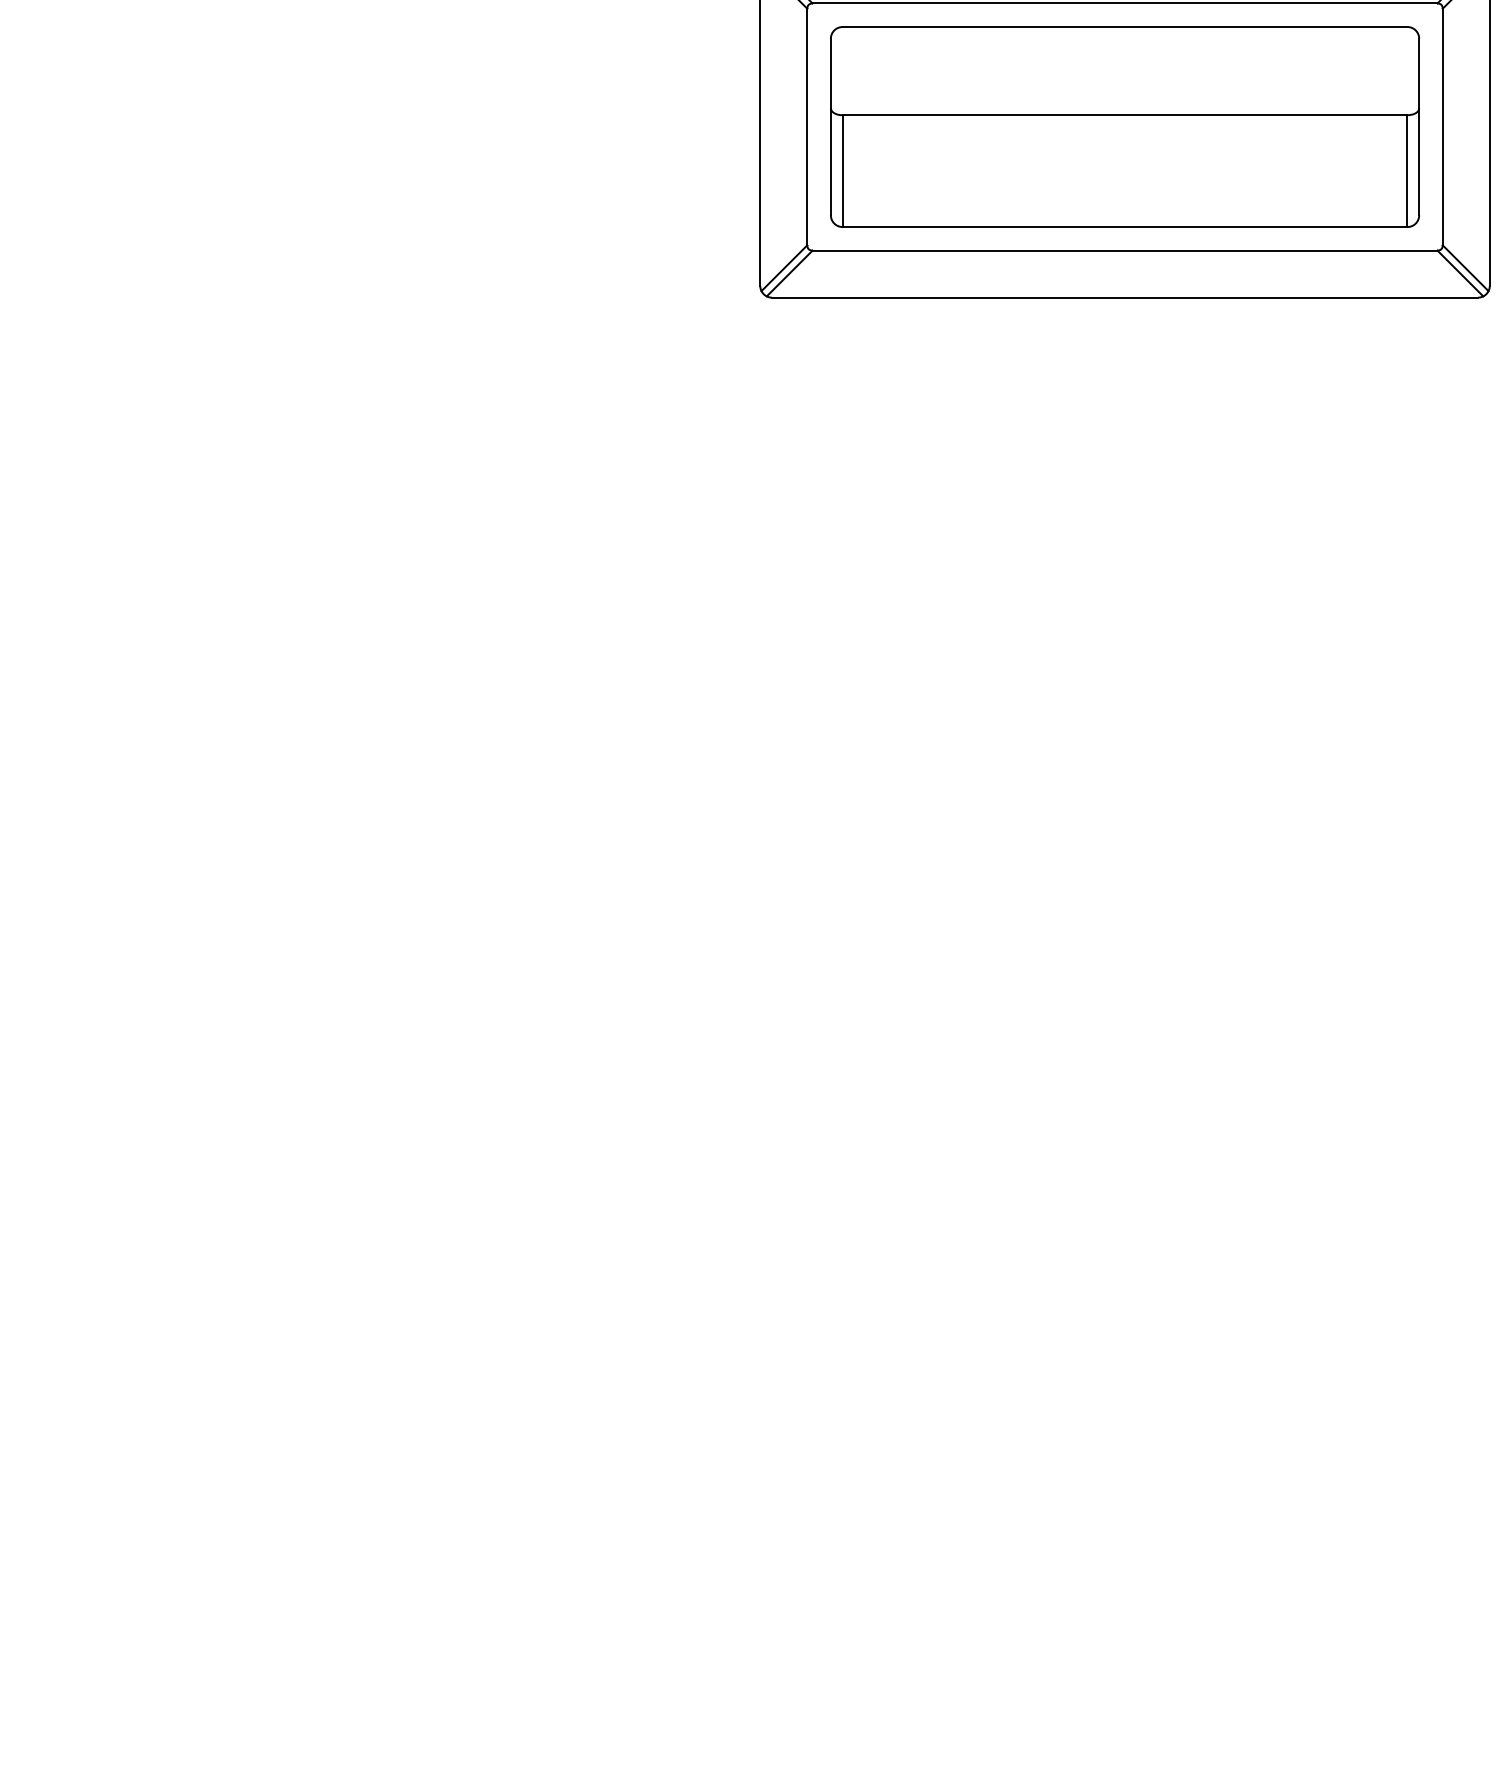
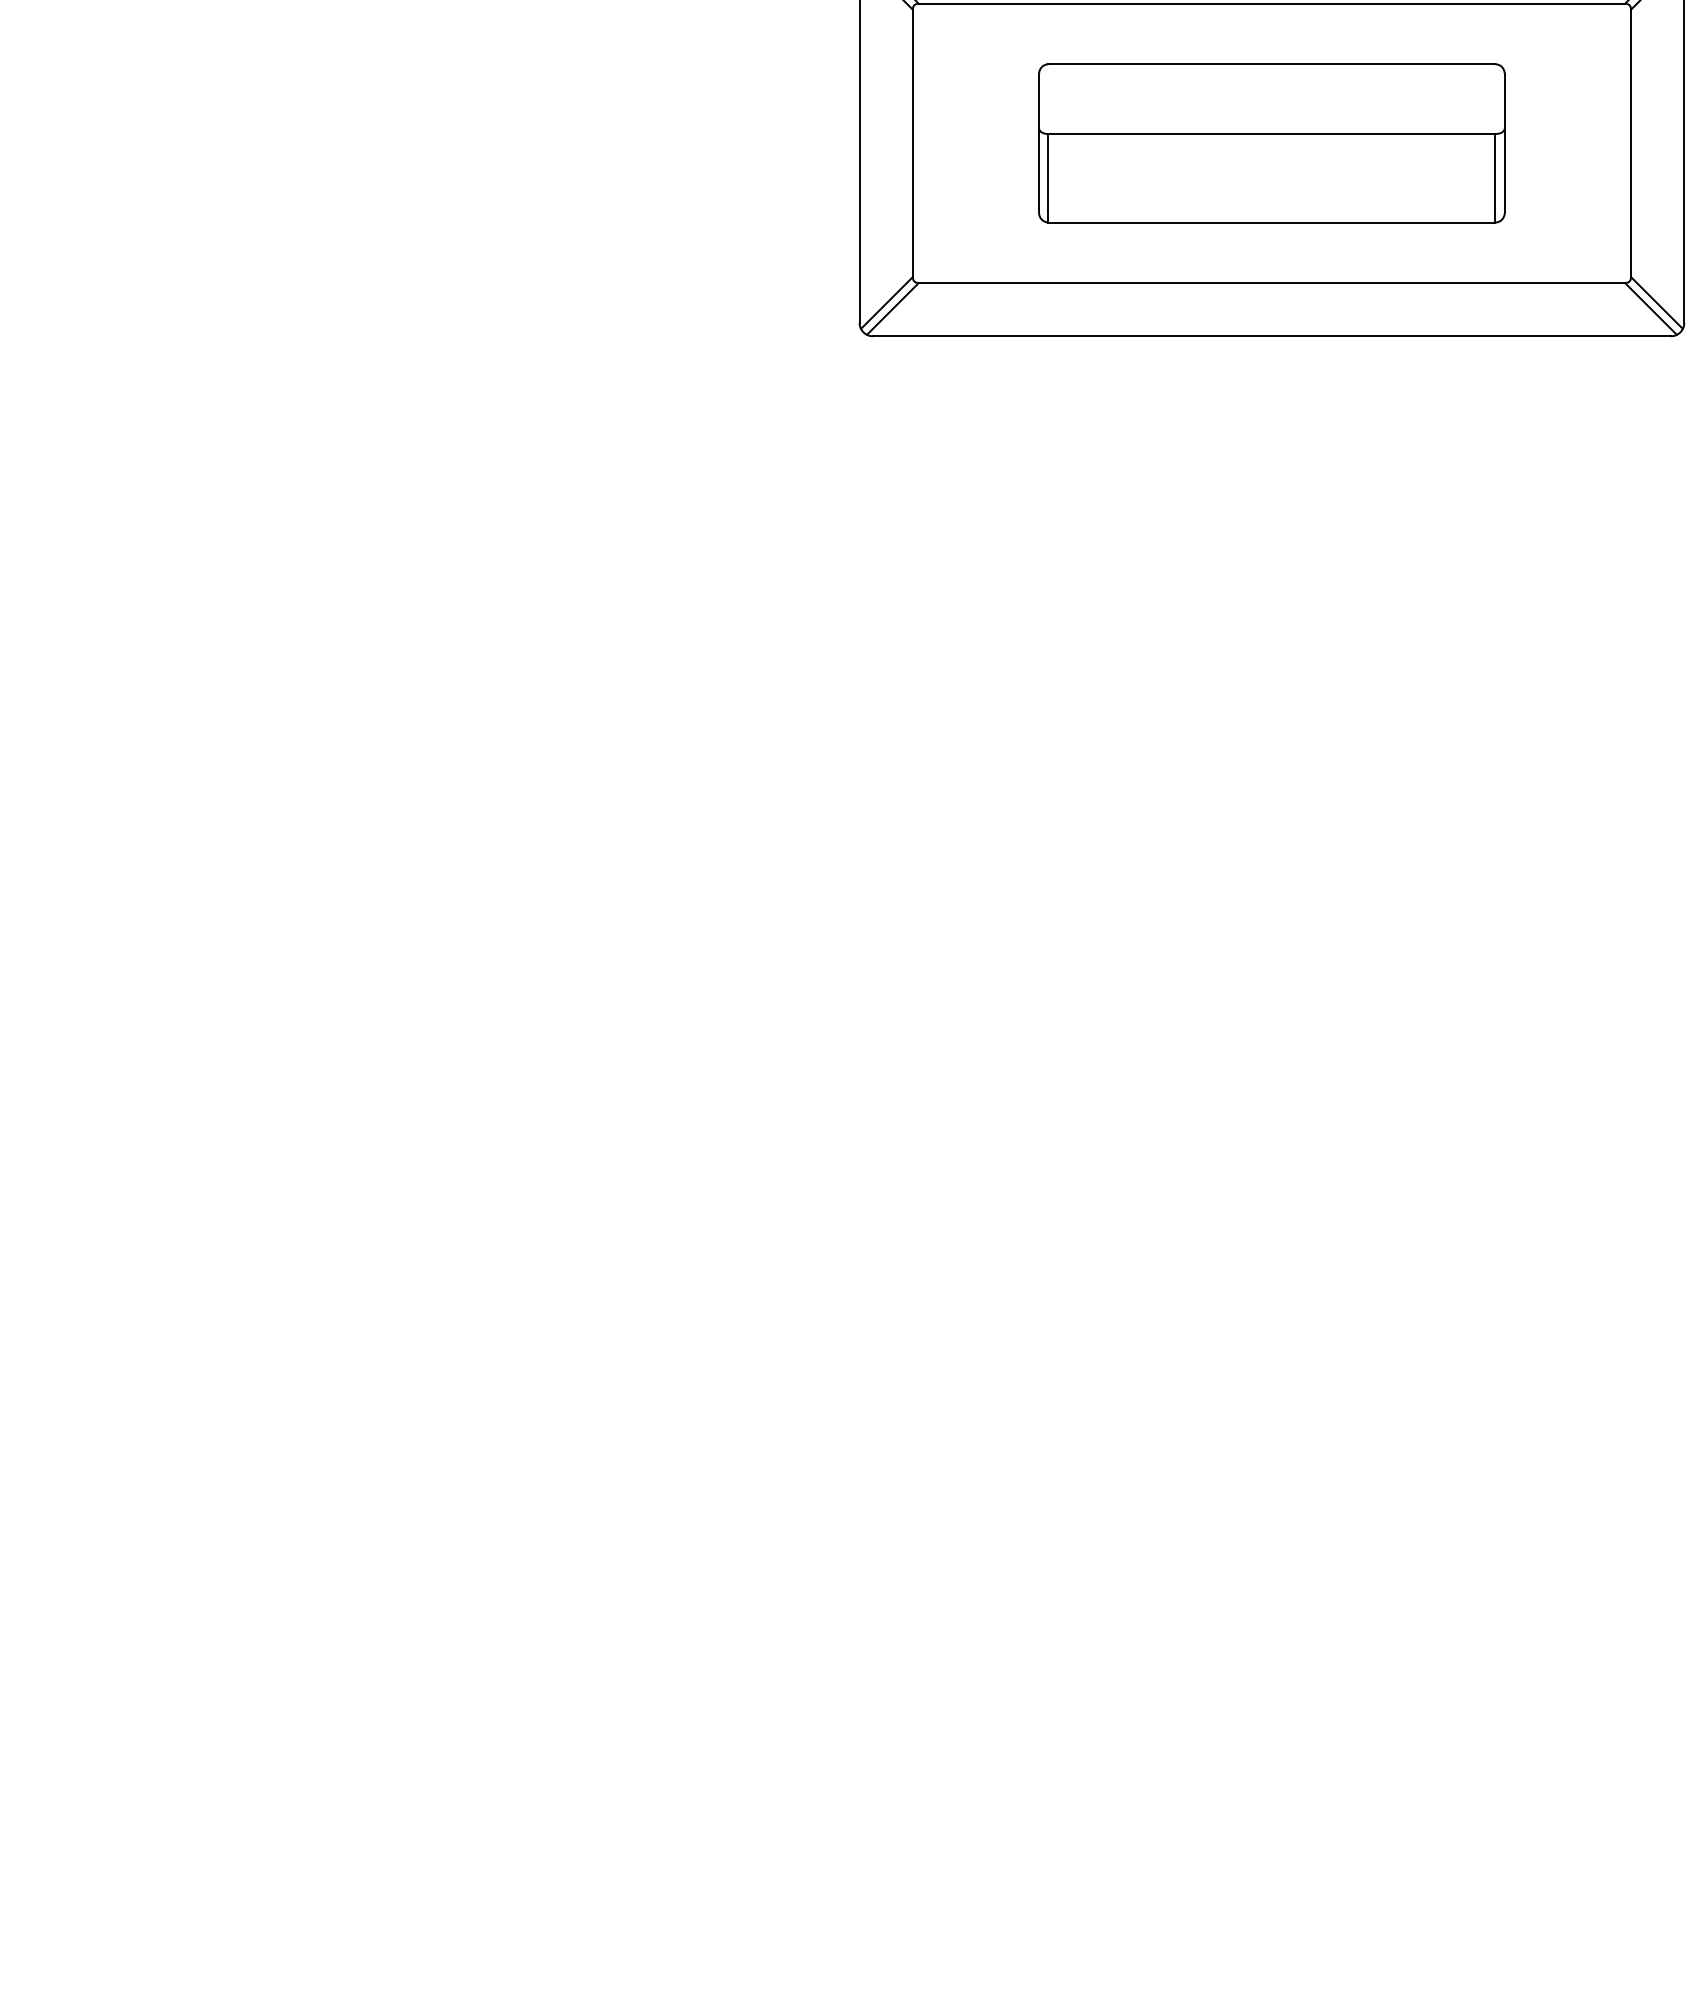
part: (1124, 126) -> (1271, 142), size x0.7

